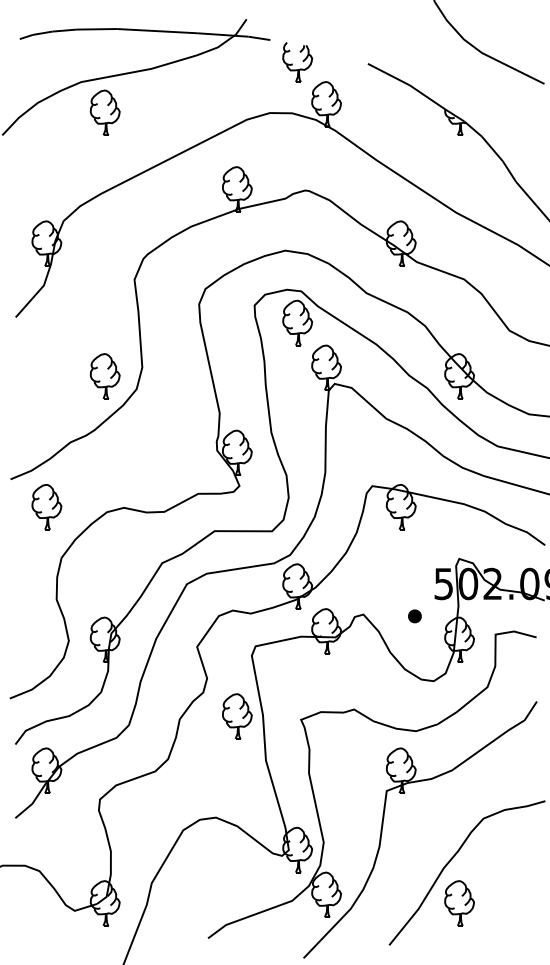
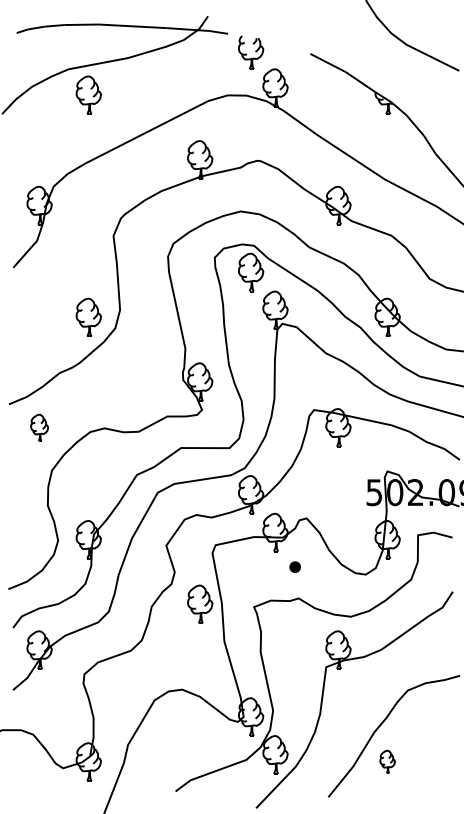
part: (46, 507) -> (39, 428), size x0.7
part: (414, 616) -> (294, 567), moved
part: (459, 903) -> (387, 762), size x0.6

